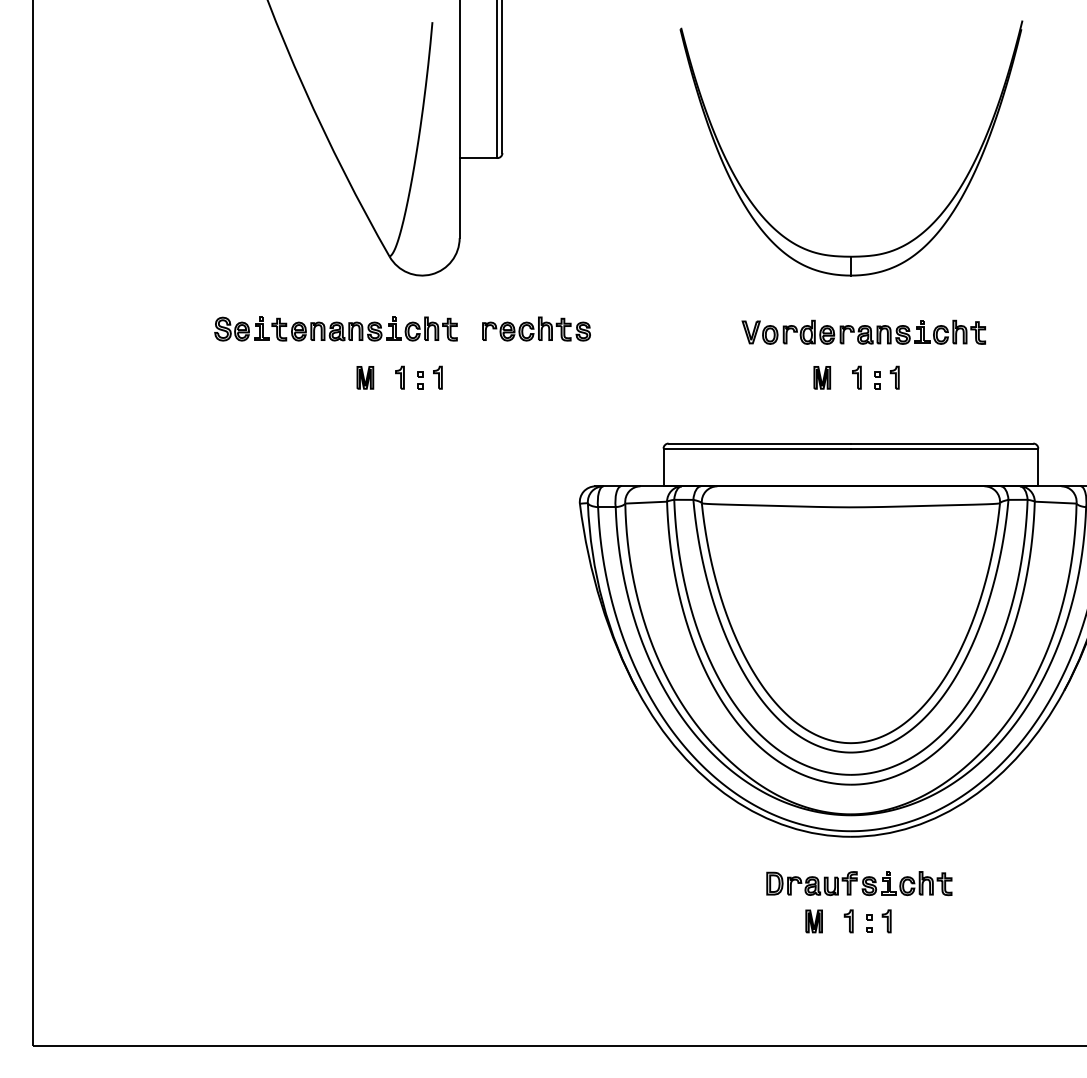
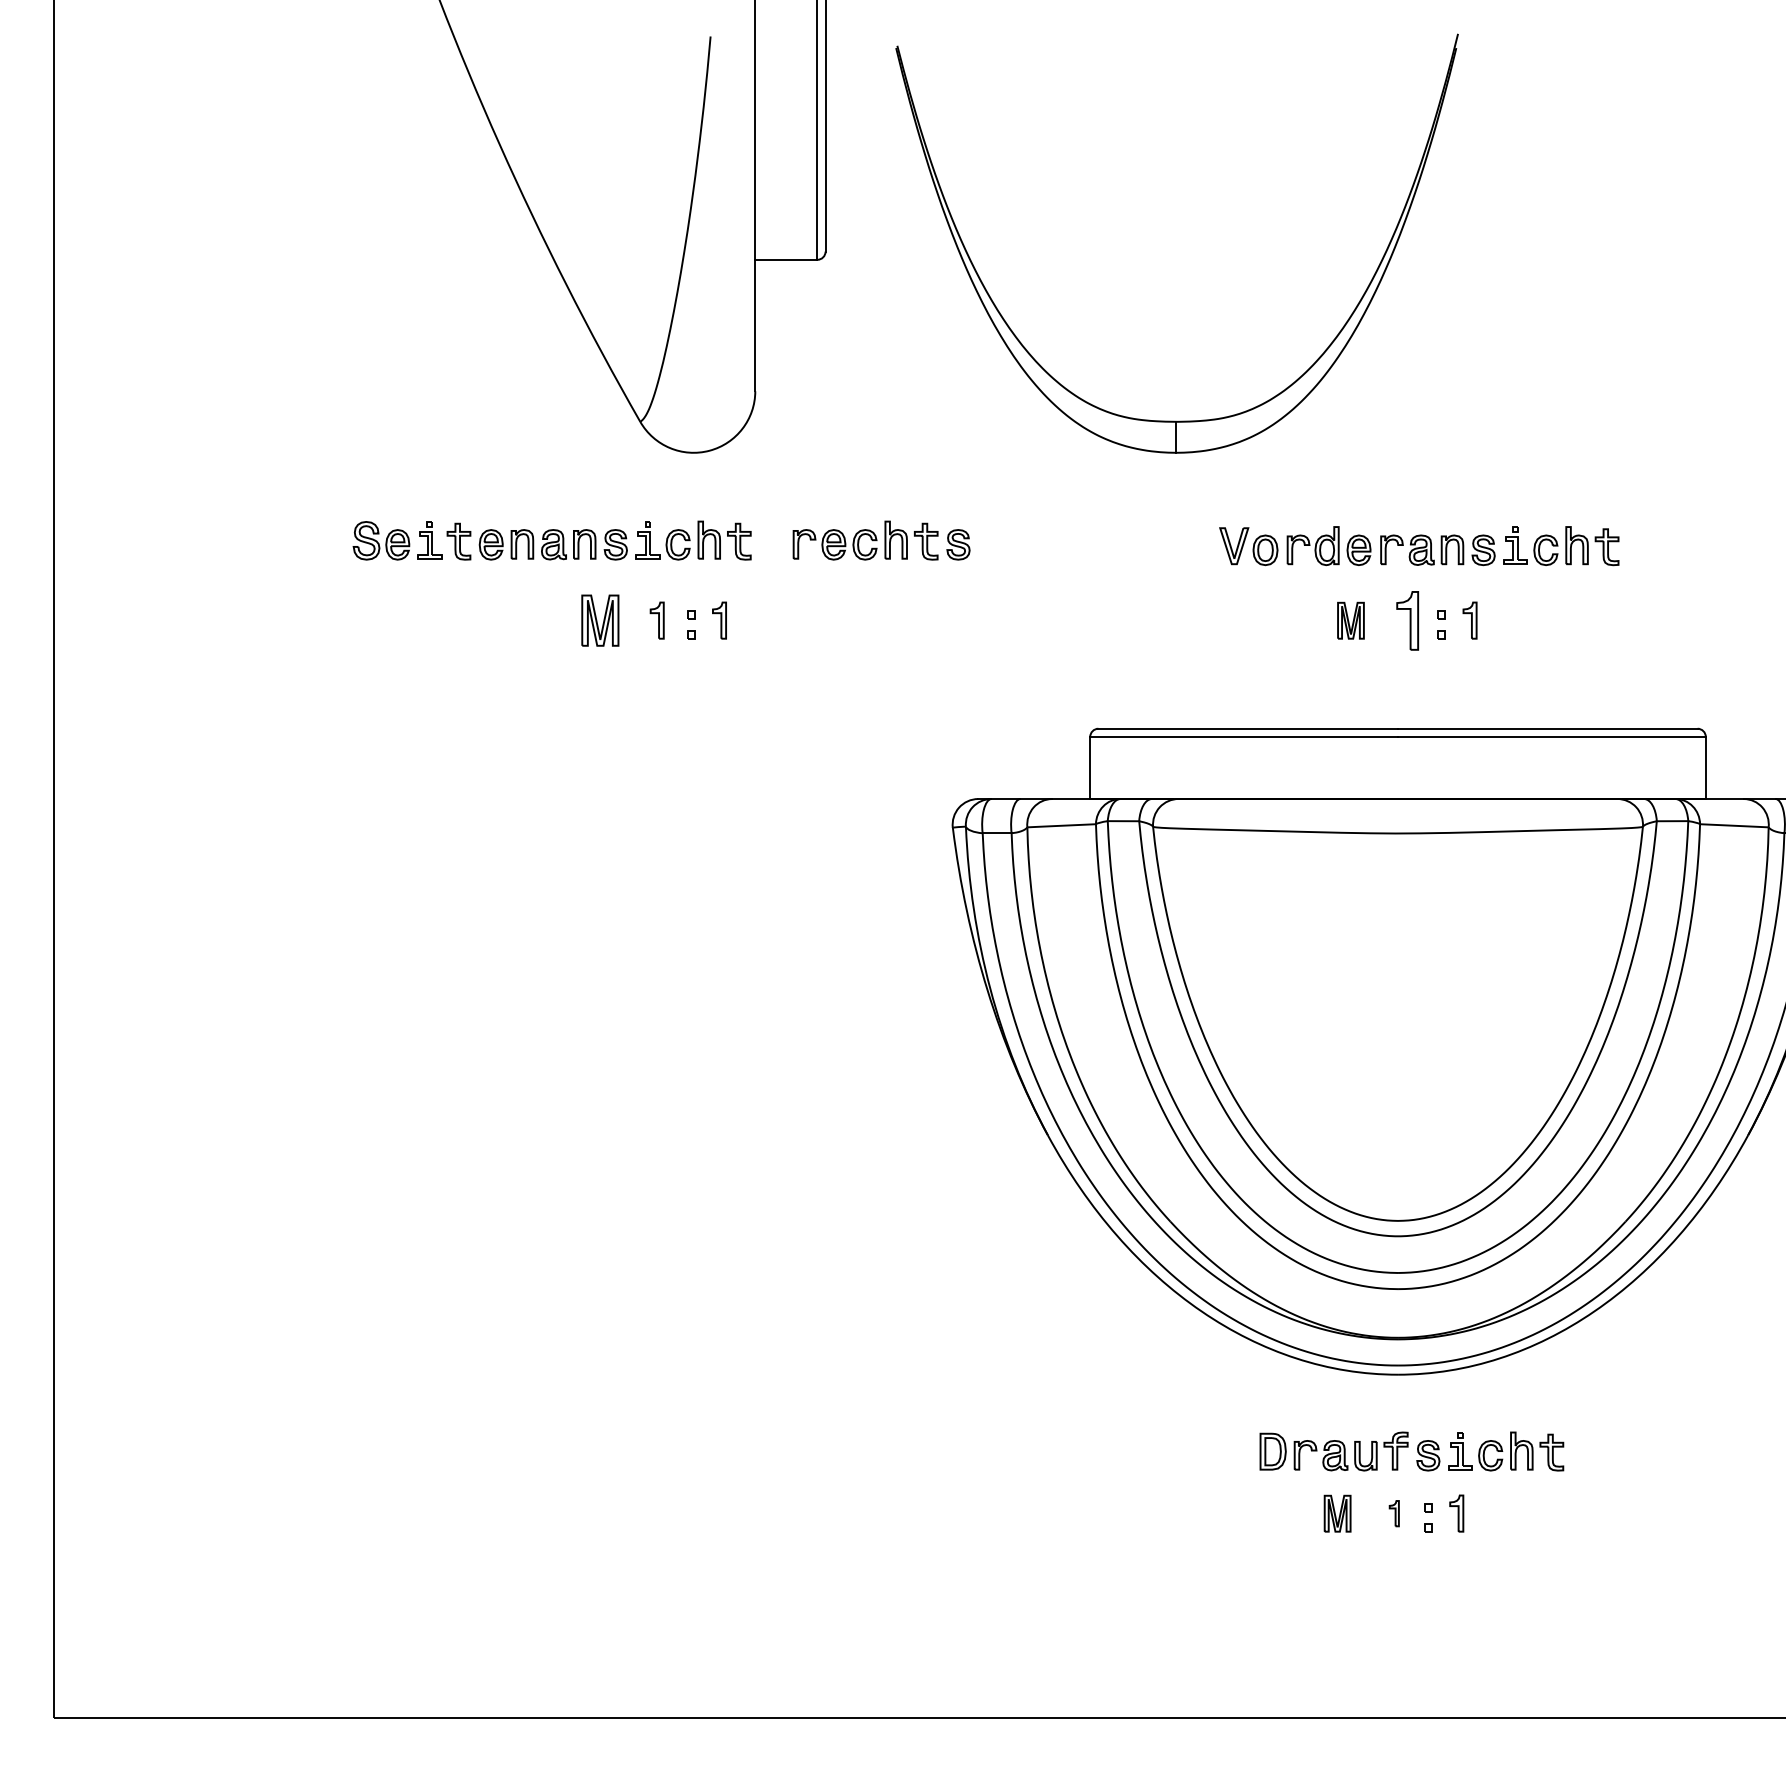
part: (851, 255) -> (1177, 419), moved
part: (365, 377) -> (600, 620), size x1.4
part: (856, 377) -> (1407, 620), size x1.6
part: (848, 921) -> (1394, 1513), size x0.7

